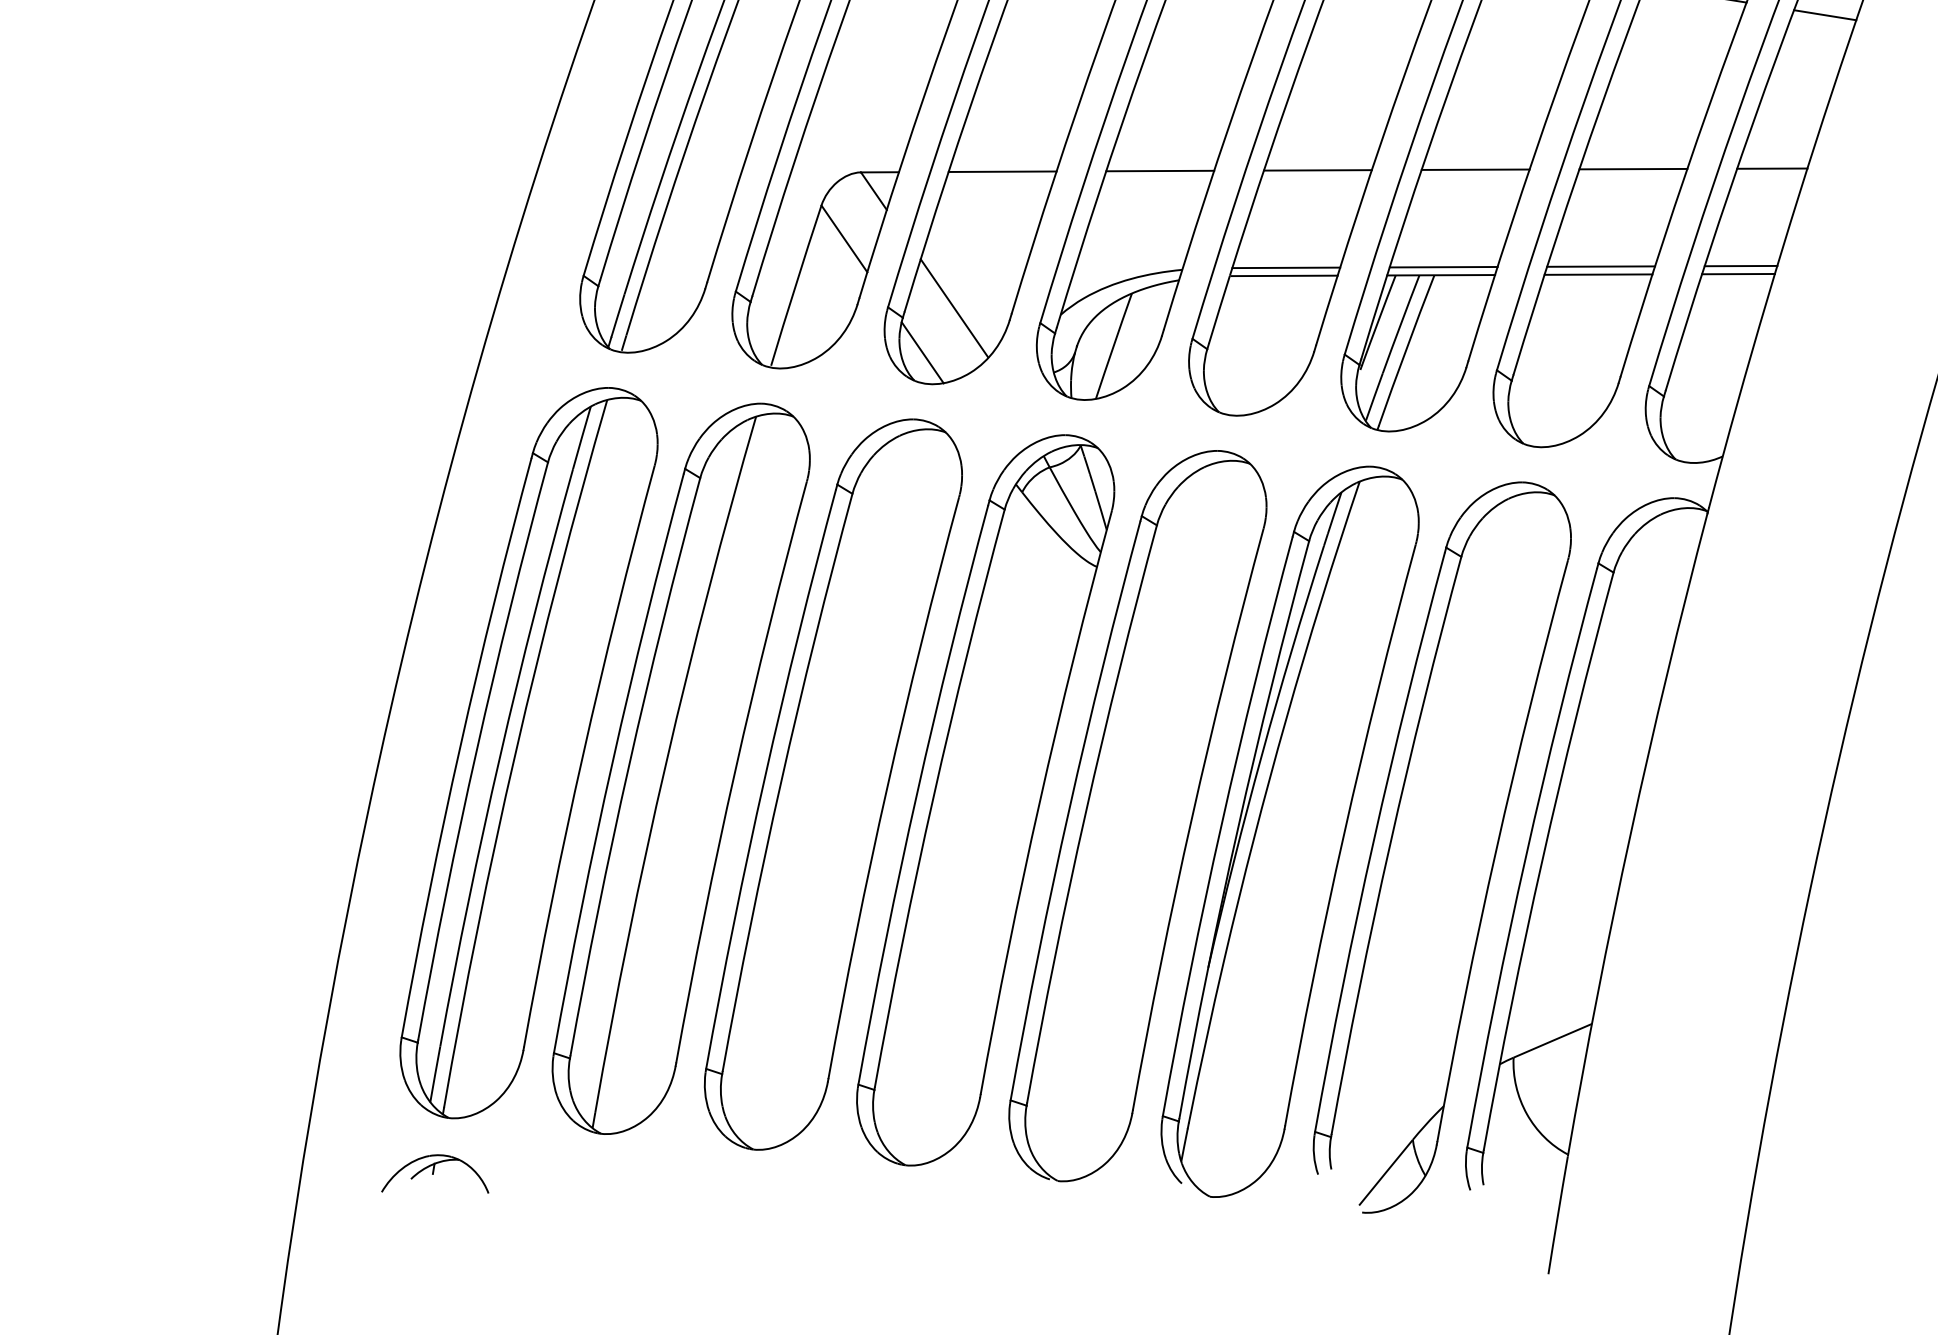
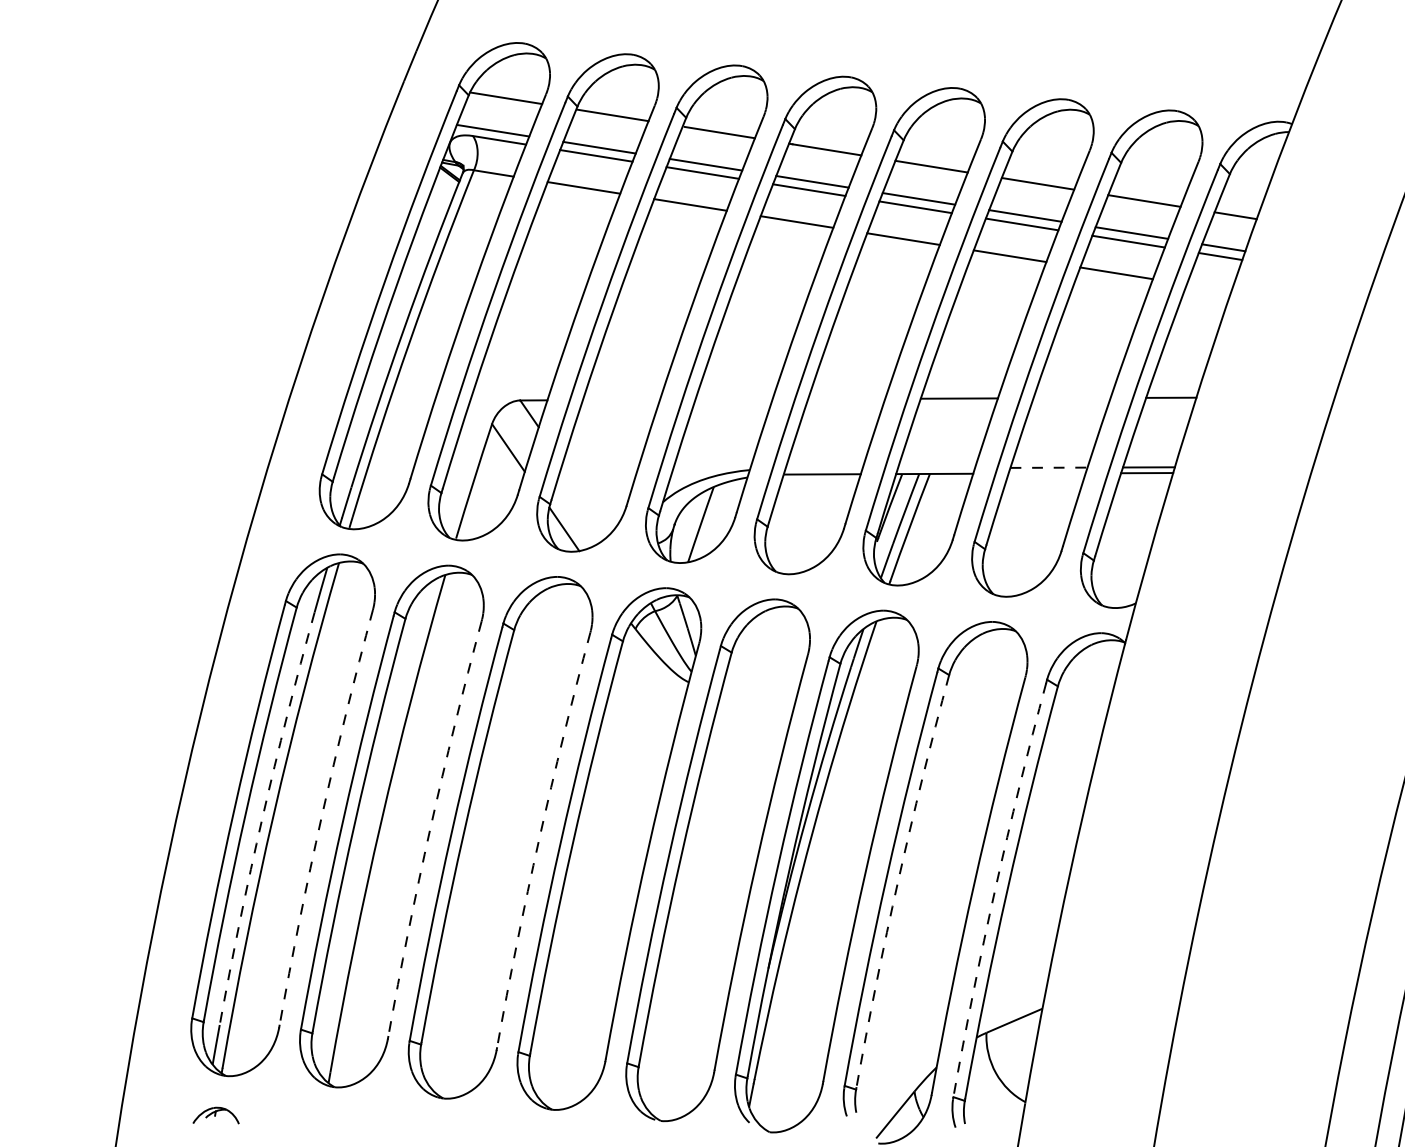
line: (1824, 14) -> (1208, 287), removed
line: (1317, 169) -> (846, 398), removed
line: (1632, 169) -> (1071, 398), removed
line: (1002, 171) -> (621, 399), removed
line: (1159, 171) -> (733, 399), removed
line: (1601, 266) -> (1049, 467), solid -> dashed
line: (1285, 267) -> (823, 468), removed
line: (1443, 267) -> (936, 468), removed
line: (1597, 274) -> (1046, 473), removed
line: (955, 308) -> (587, 497), removed
arc: (582, 754) -> (321, 816), solid -> dashed
arc: (500, 756) -> (262, 817), solid -> dashed
arc: (735, 771) -> (430, 828), solid -> dashed
arc: (887, 786) -> (539, 839), solid -> dashed
arc: (1390, 844) -> (898, 880), solid -> dashed
arc: (1526, 856) -> (995, 889), solid -> dashed
part: (434, 1173) -> (215, 1115), size x0.6

